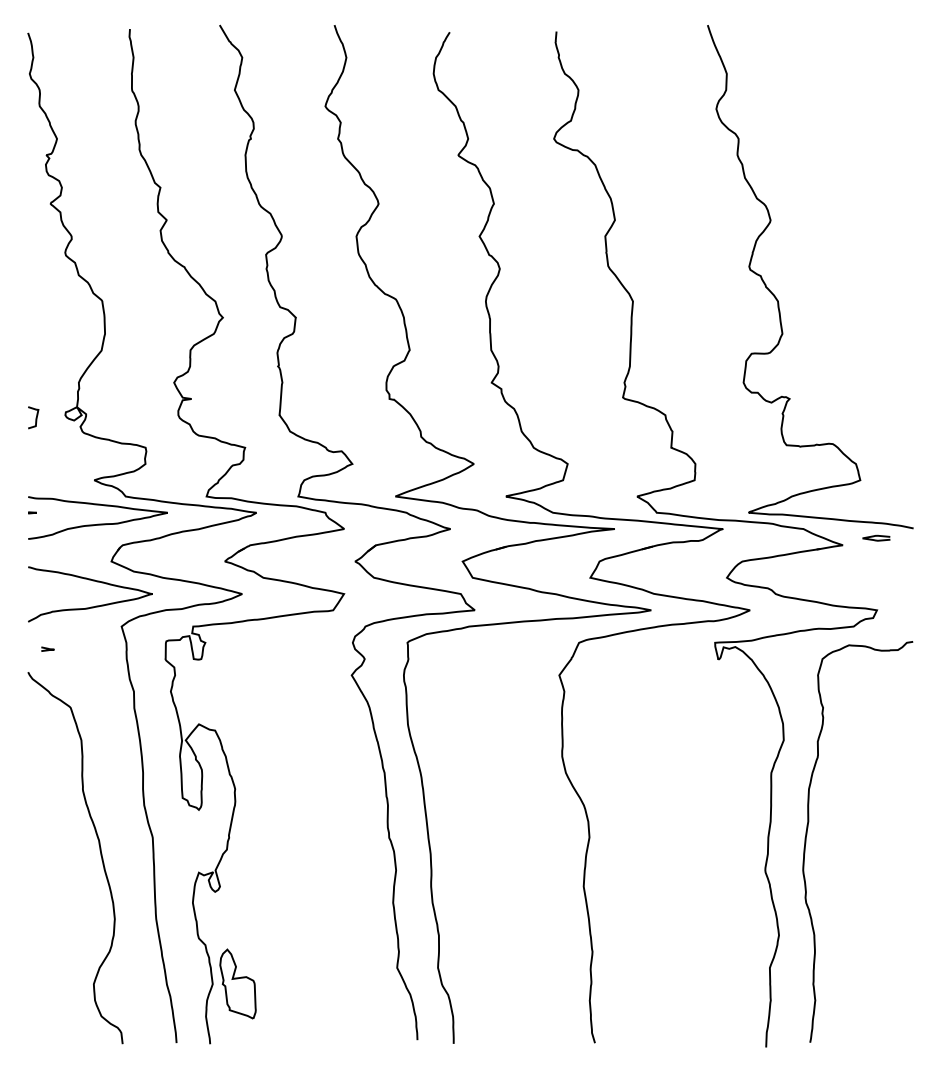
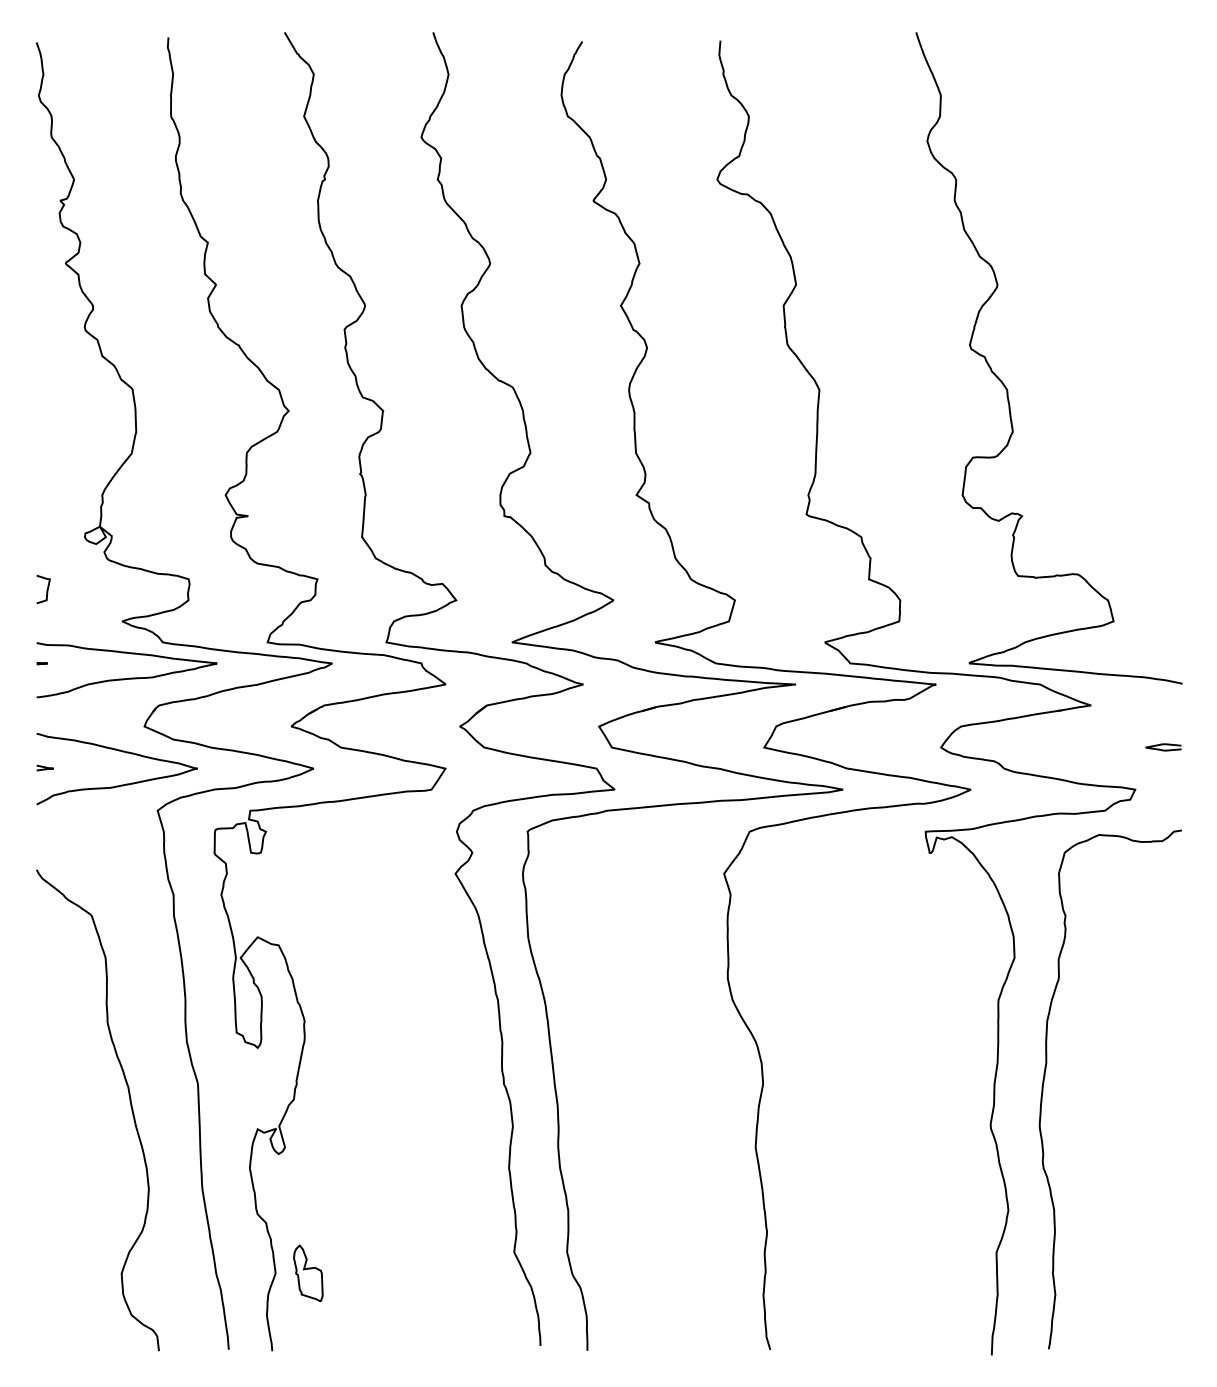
curve: (35, 417) -> (46, 589), moved
curve: (876, 536) -> (1163, 745), moved
curve: (47, 648) -> (44, 767), moved
part: (238, 984) -> (308, 1273), size x0.62

